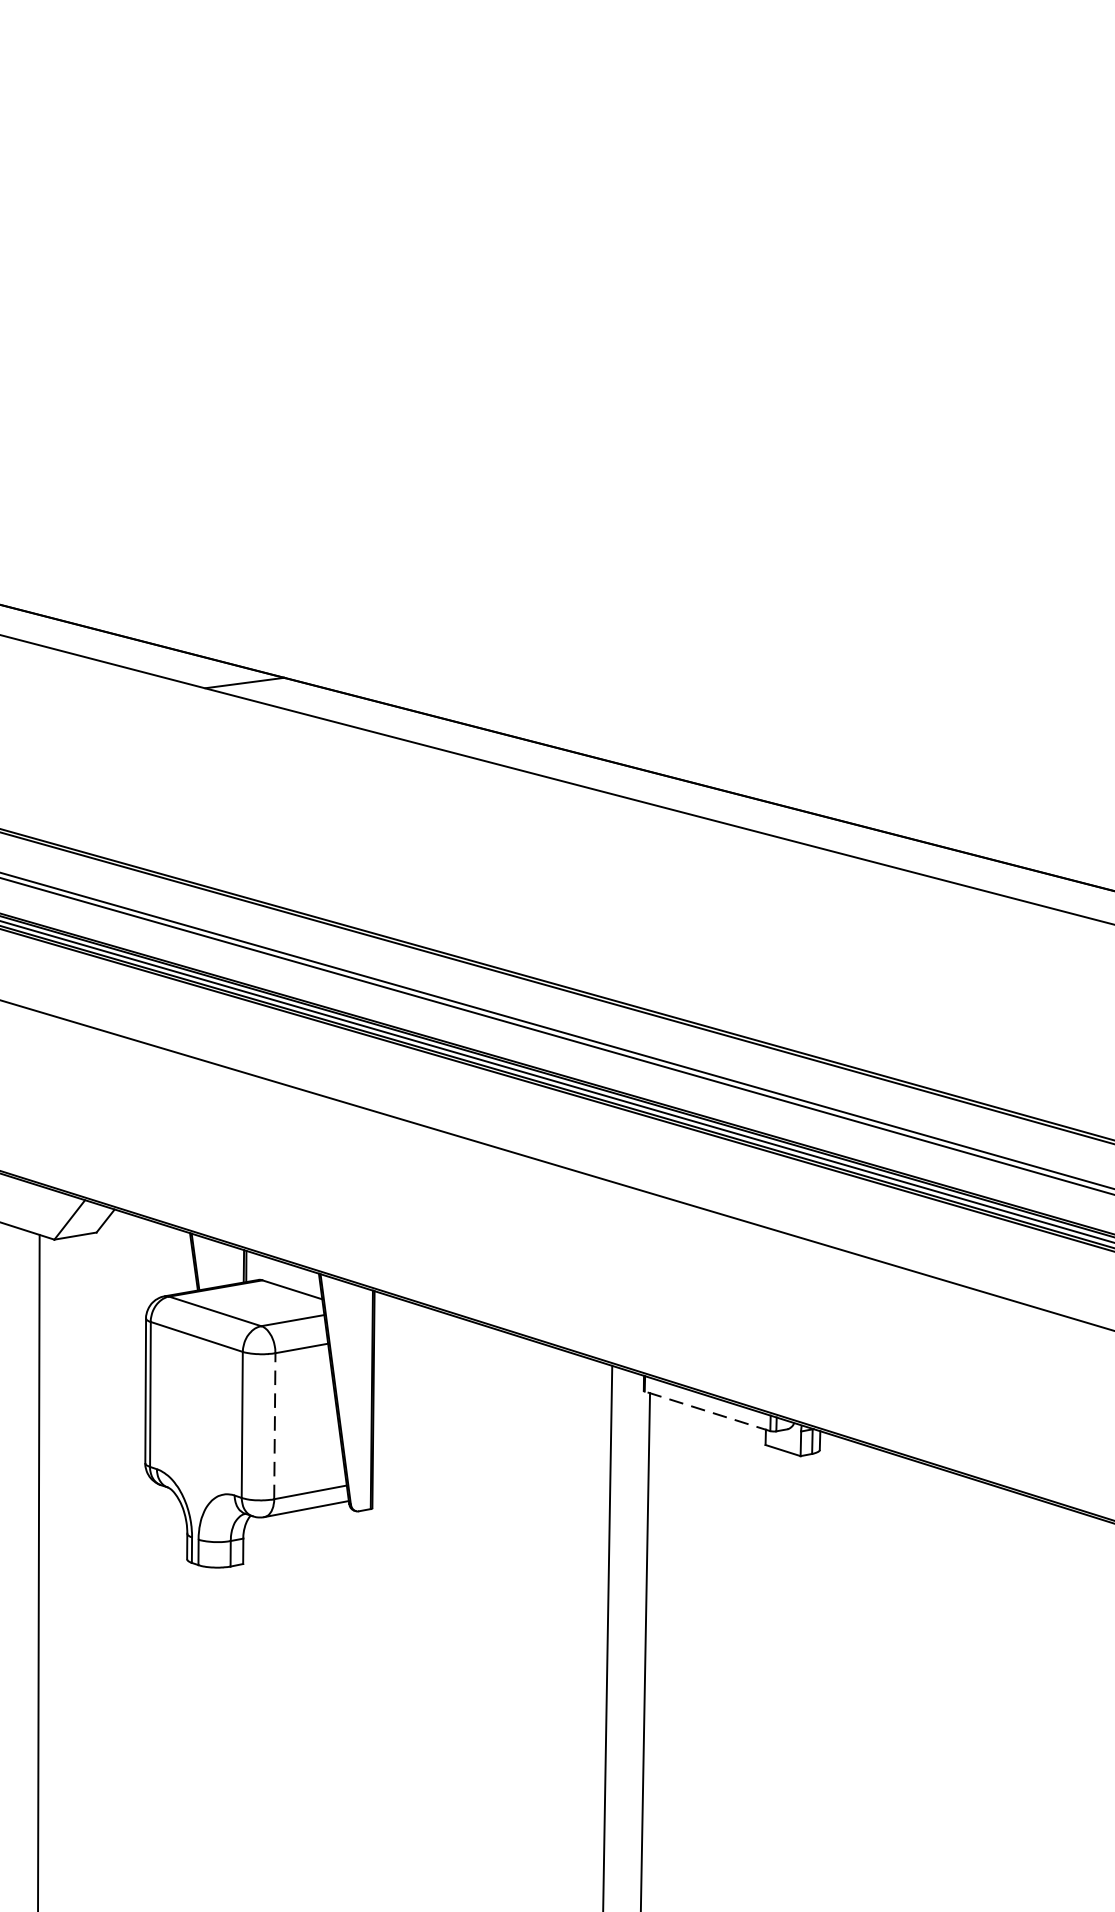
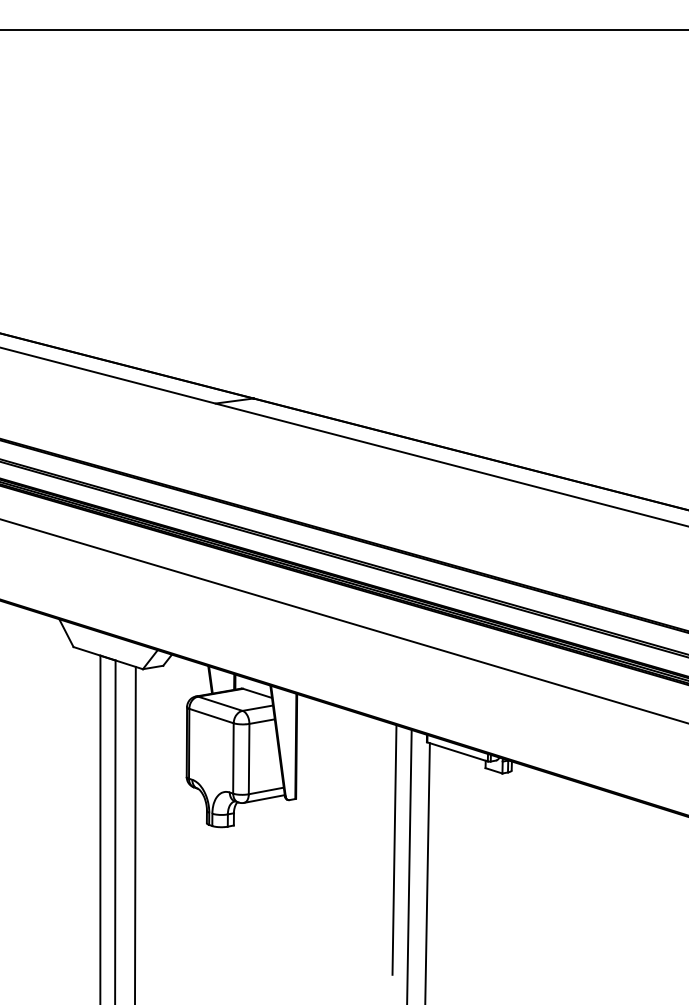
line: (707, 1410) -> (457, 751), dashed -> solid
line: (275, 1424) -> (249, 758), dashed -> solid
line: (576, 1613) -> (394, 849), added

